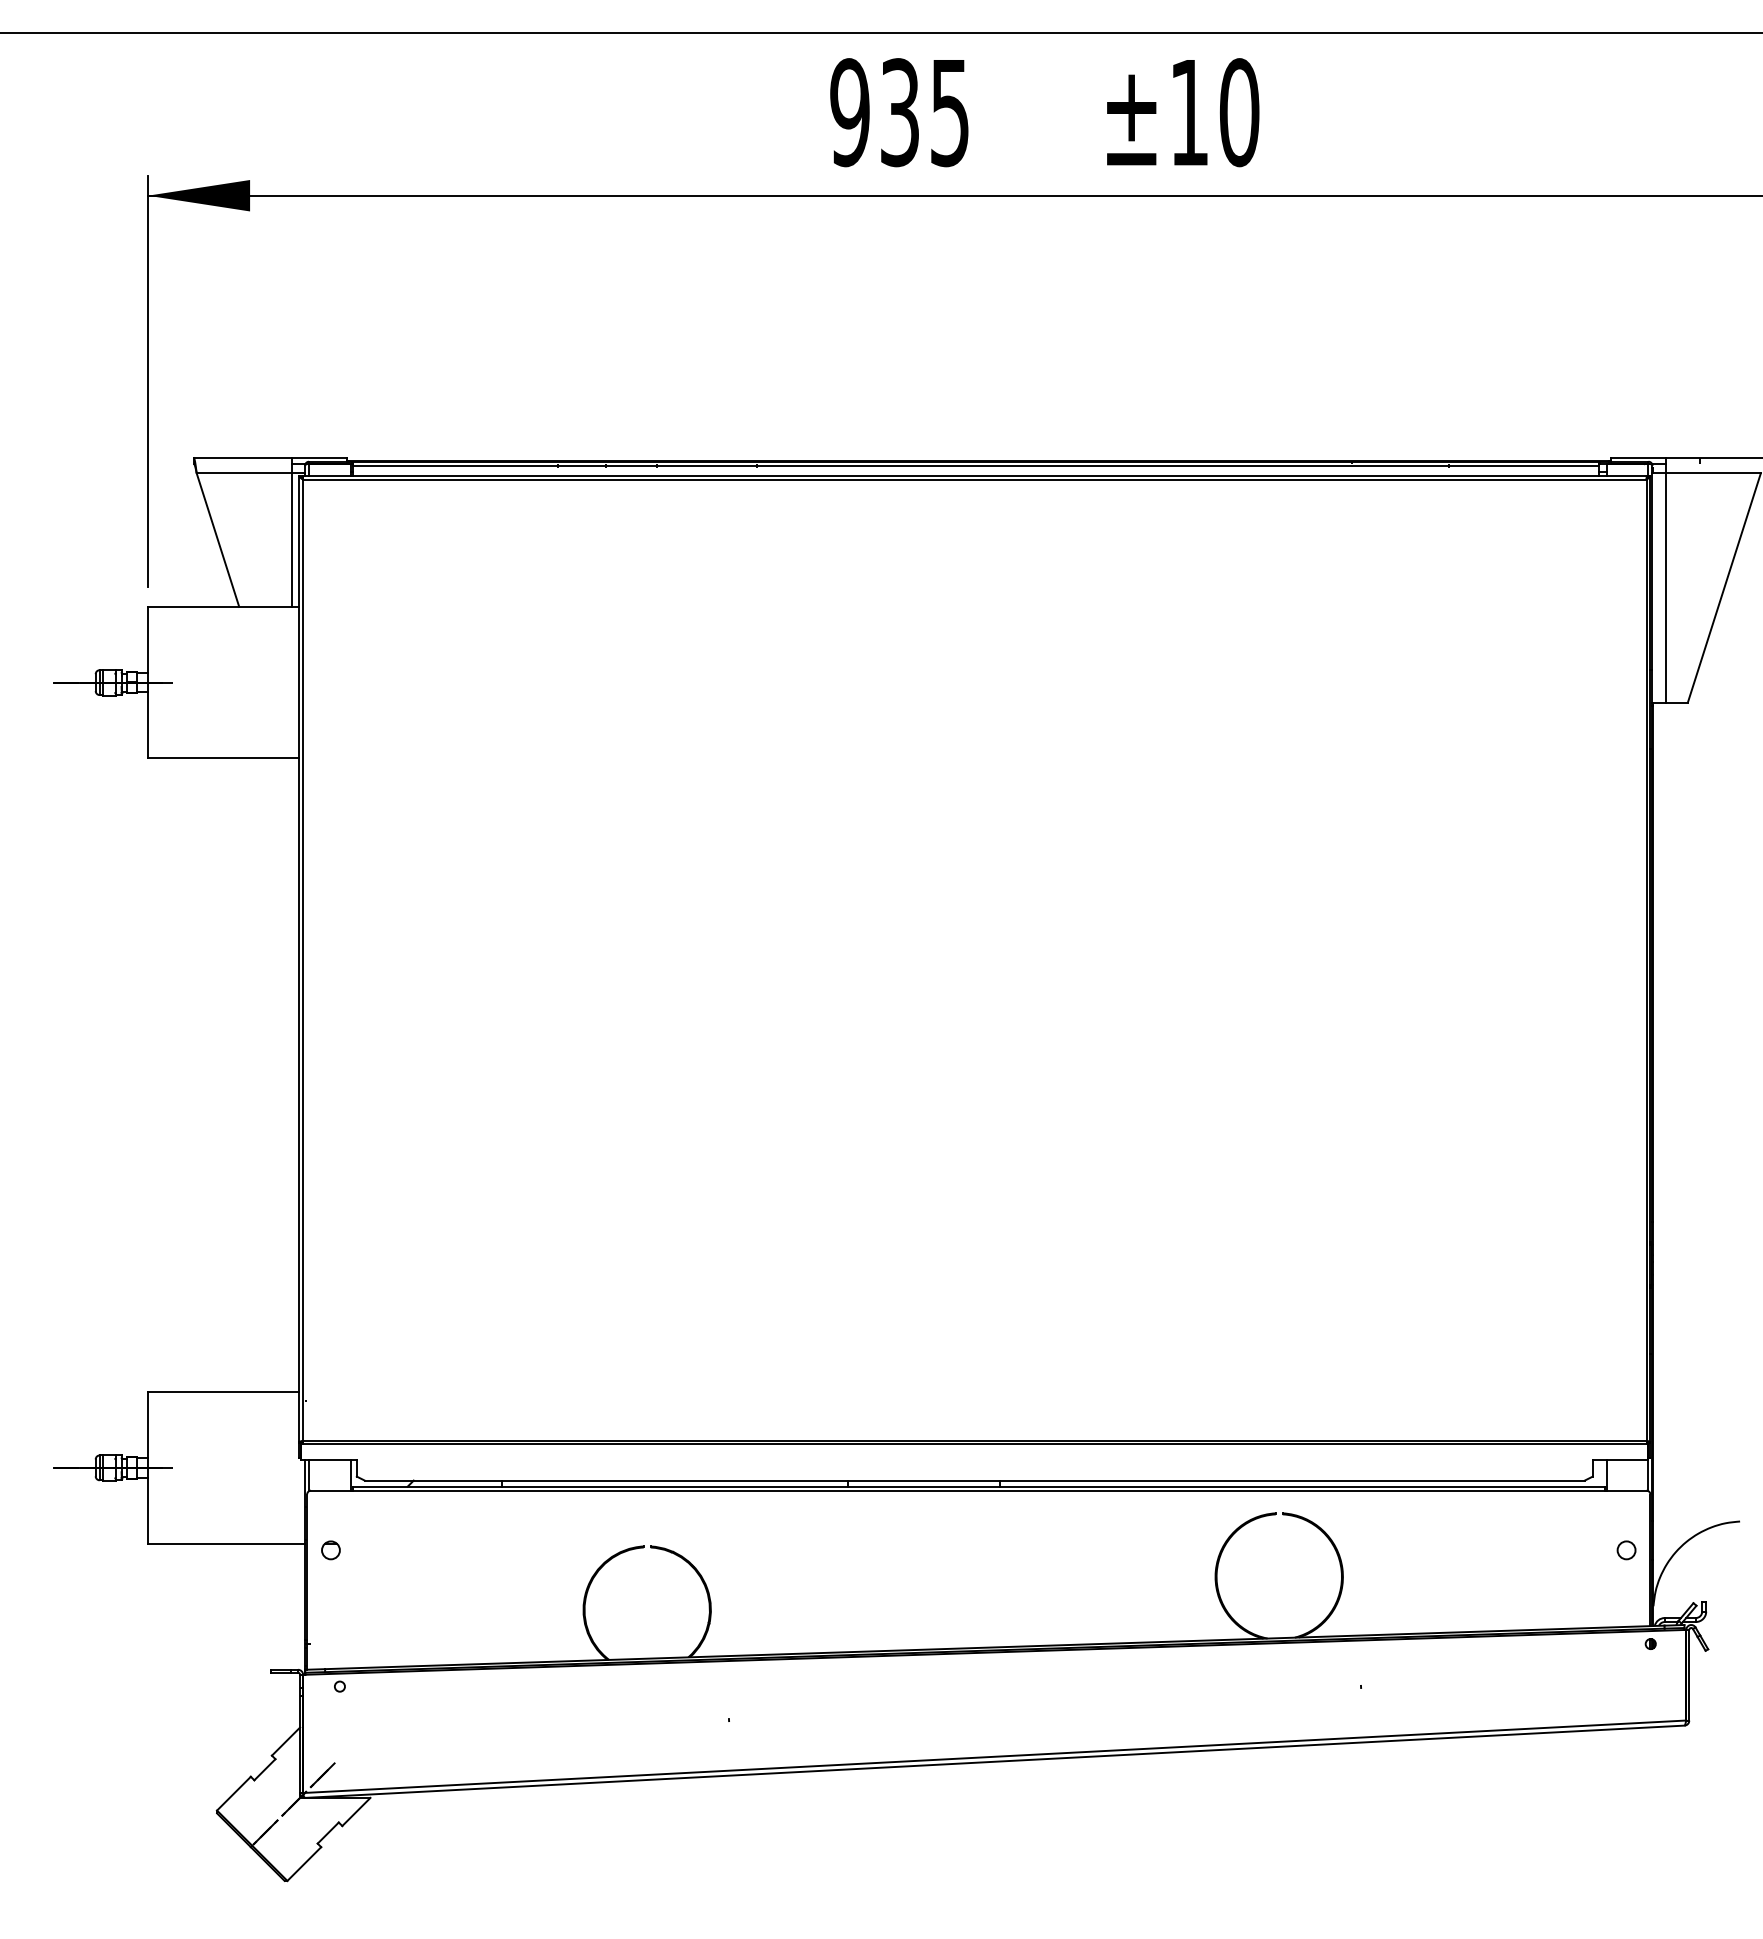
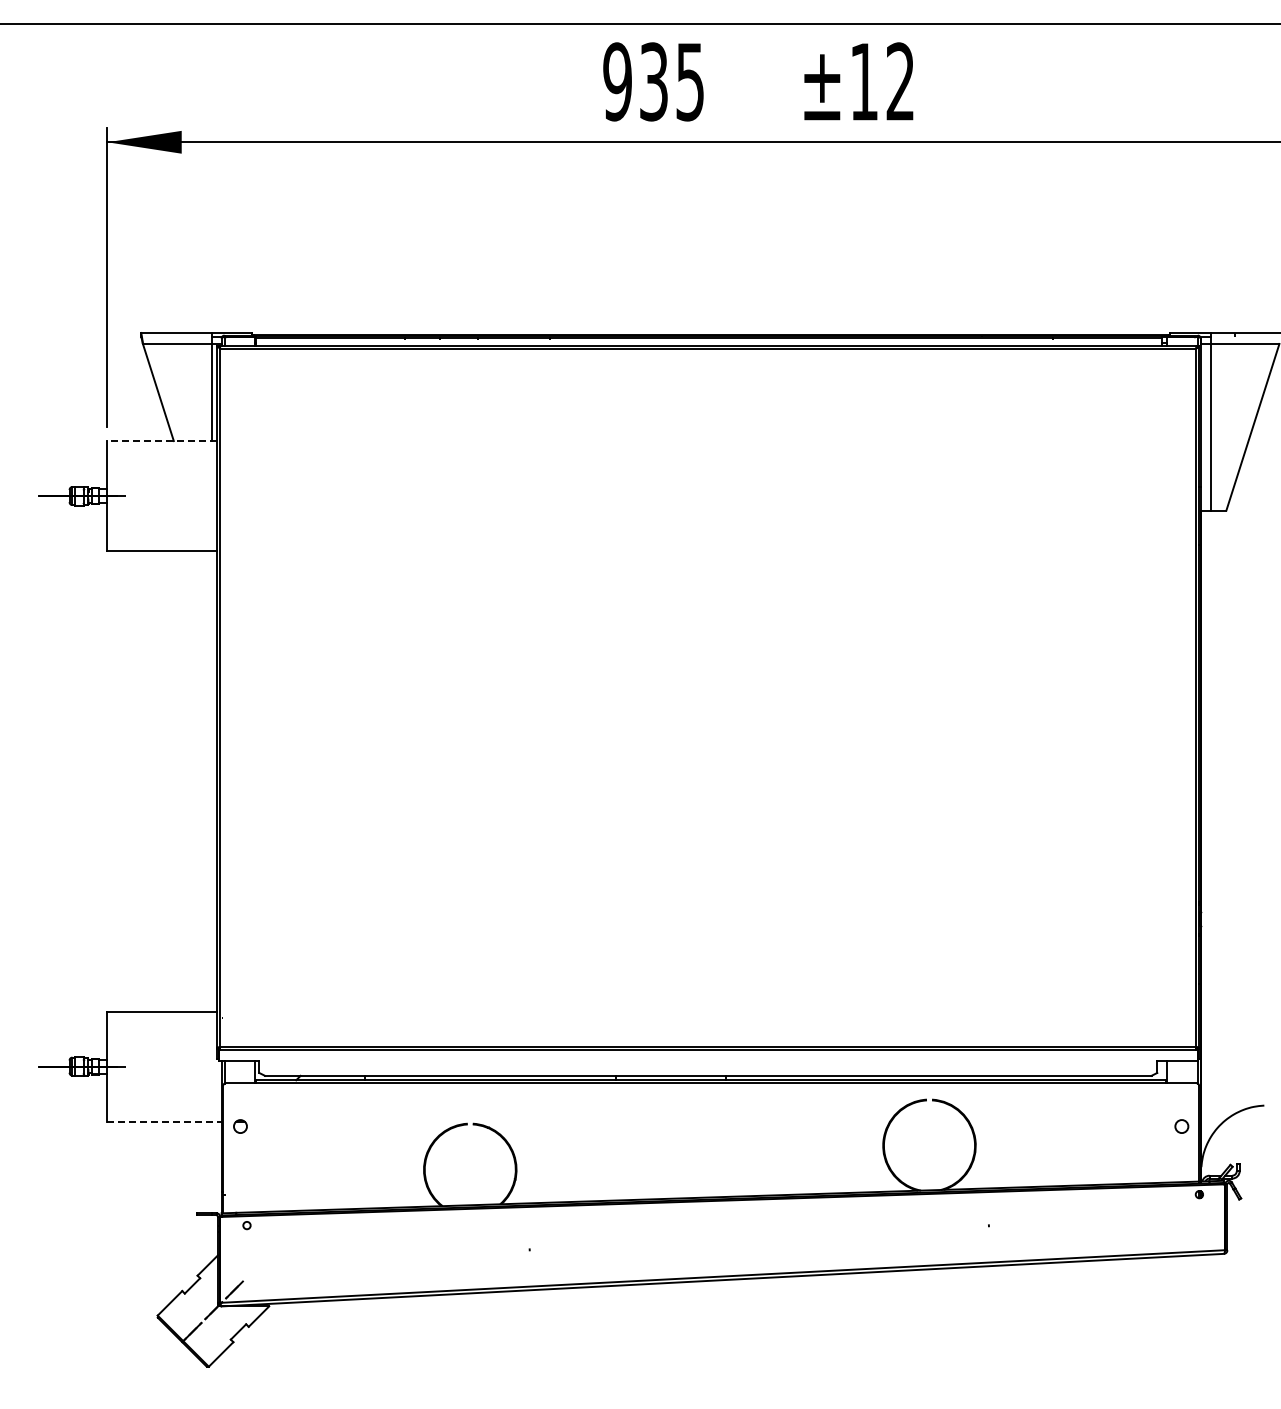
text: (1239, 112) -> (900, 81), ±10 -> ±12
line: (223, 607) -> (162, 441), solid -> dashed
line: (227, 1543) -> (165, 1121), solid -> dashed

